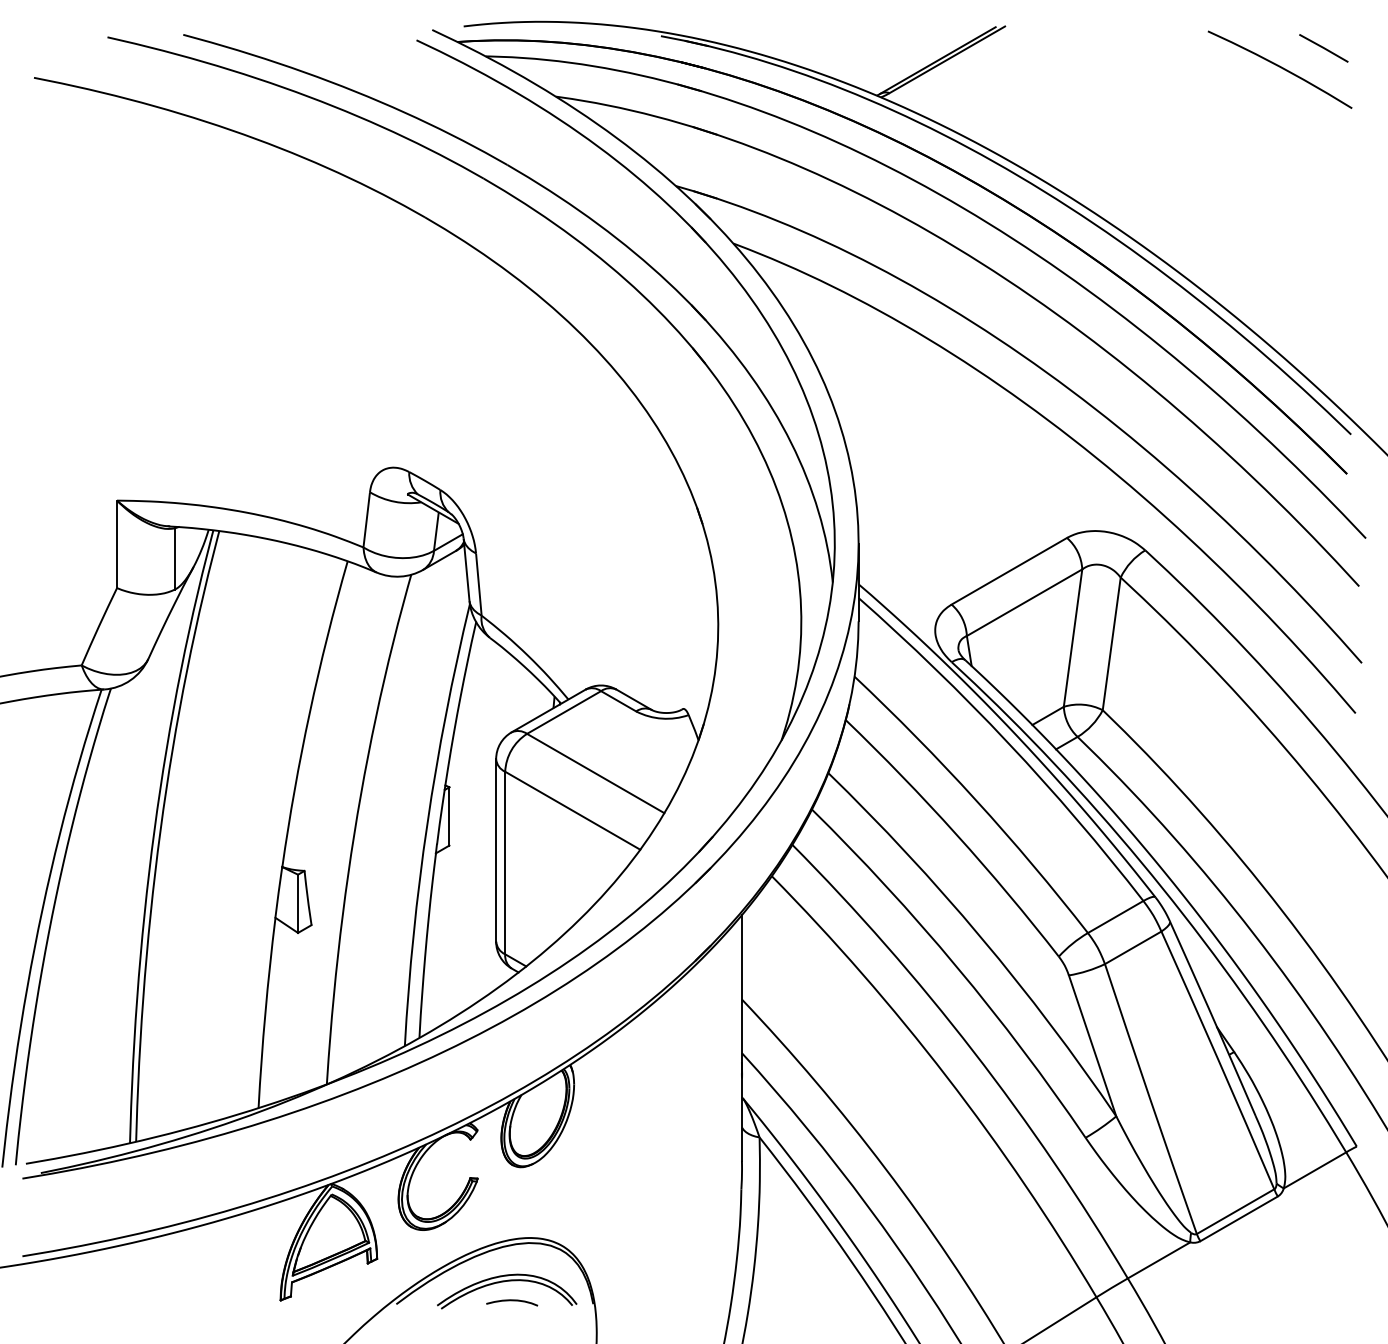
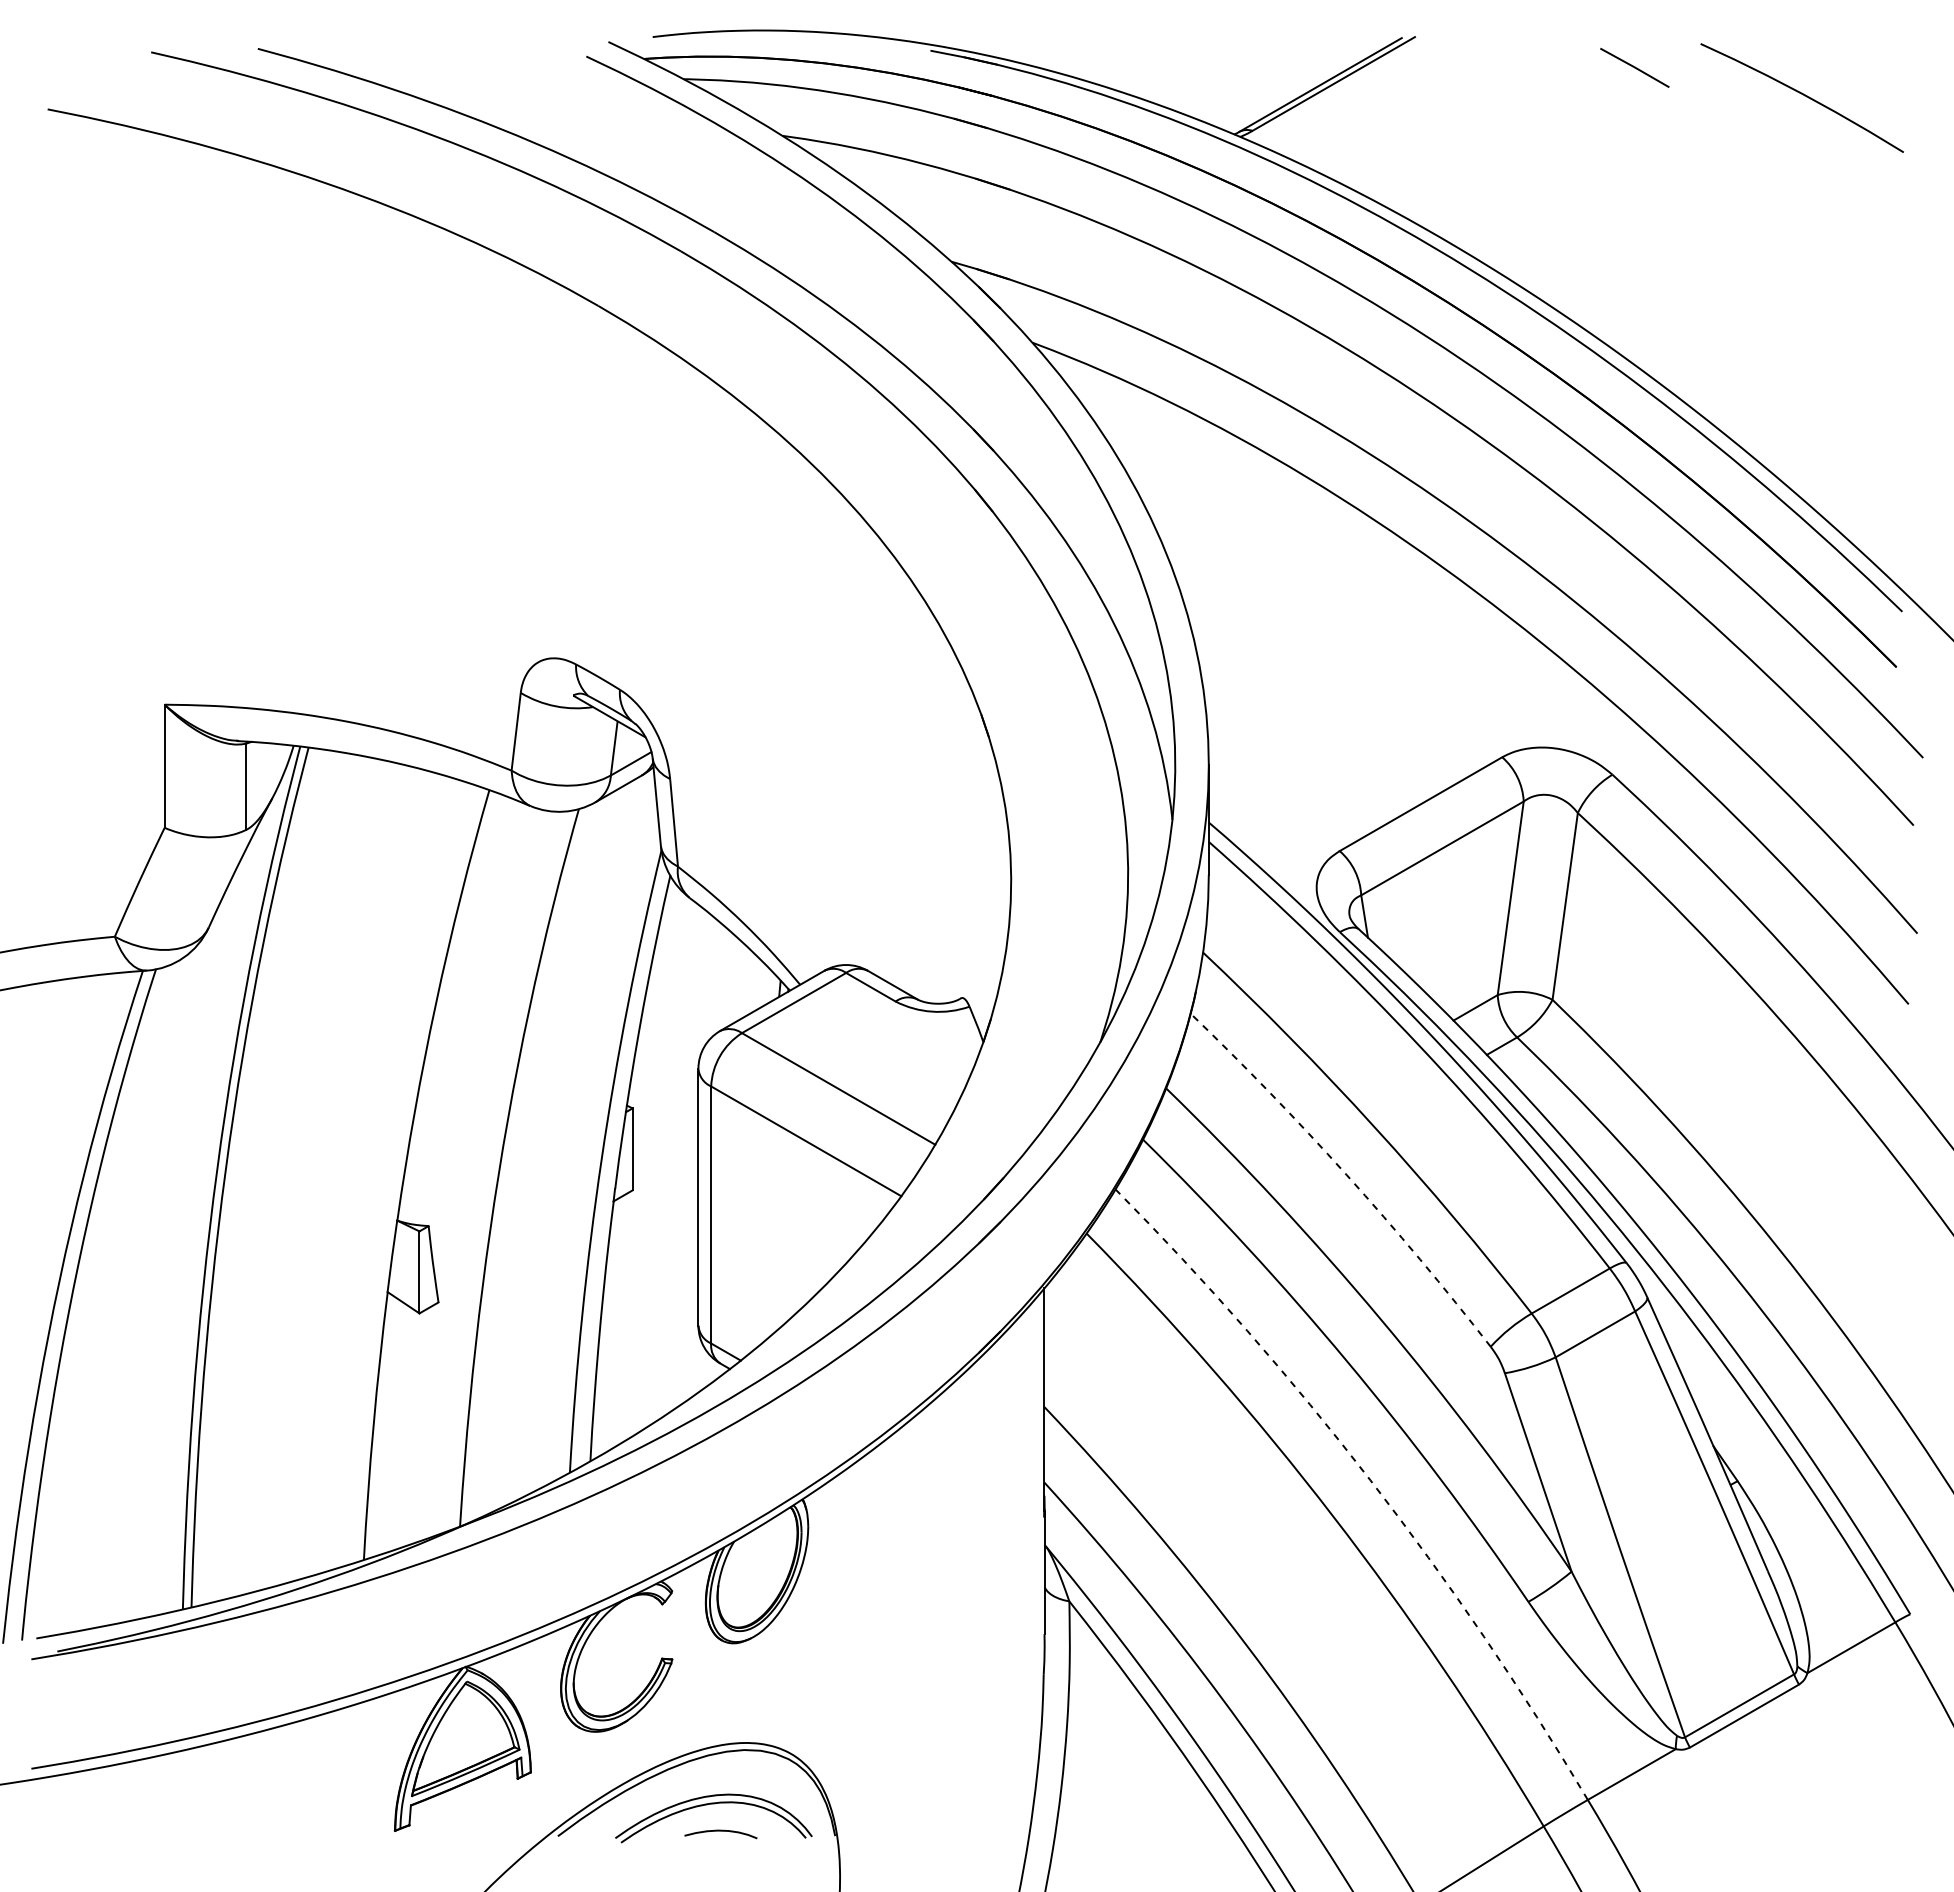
line: (1323, 48) -> (1634, 67), moved
arc: (956, 834) -> (1346, 1174), solid -> dashed
arc: (973, 1051) -> (1370, 1480), solid -> dashed

